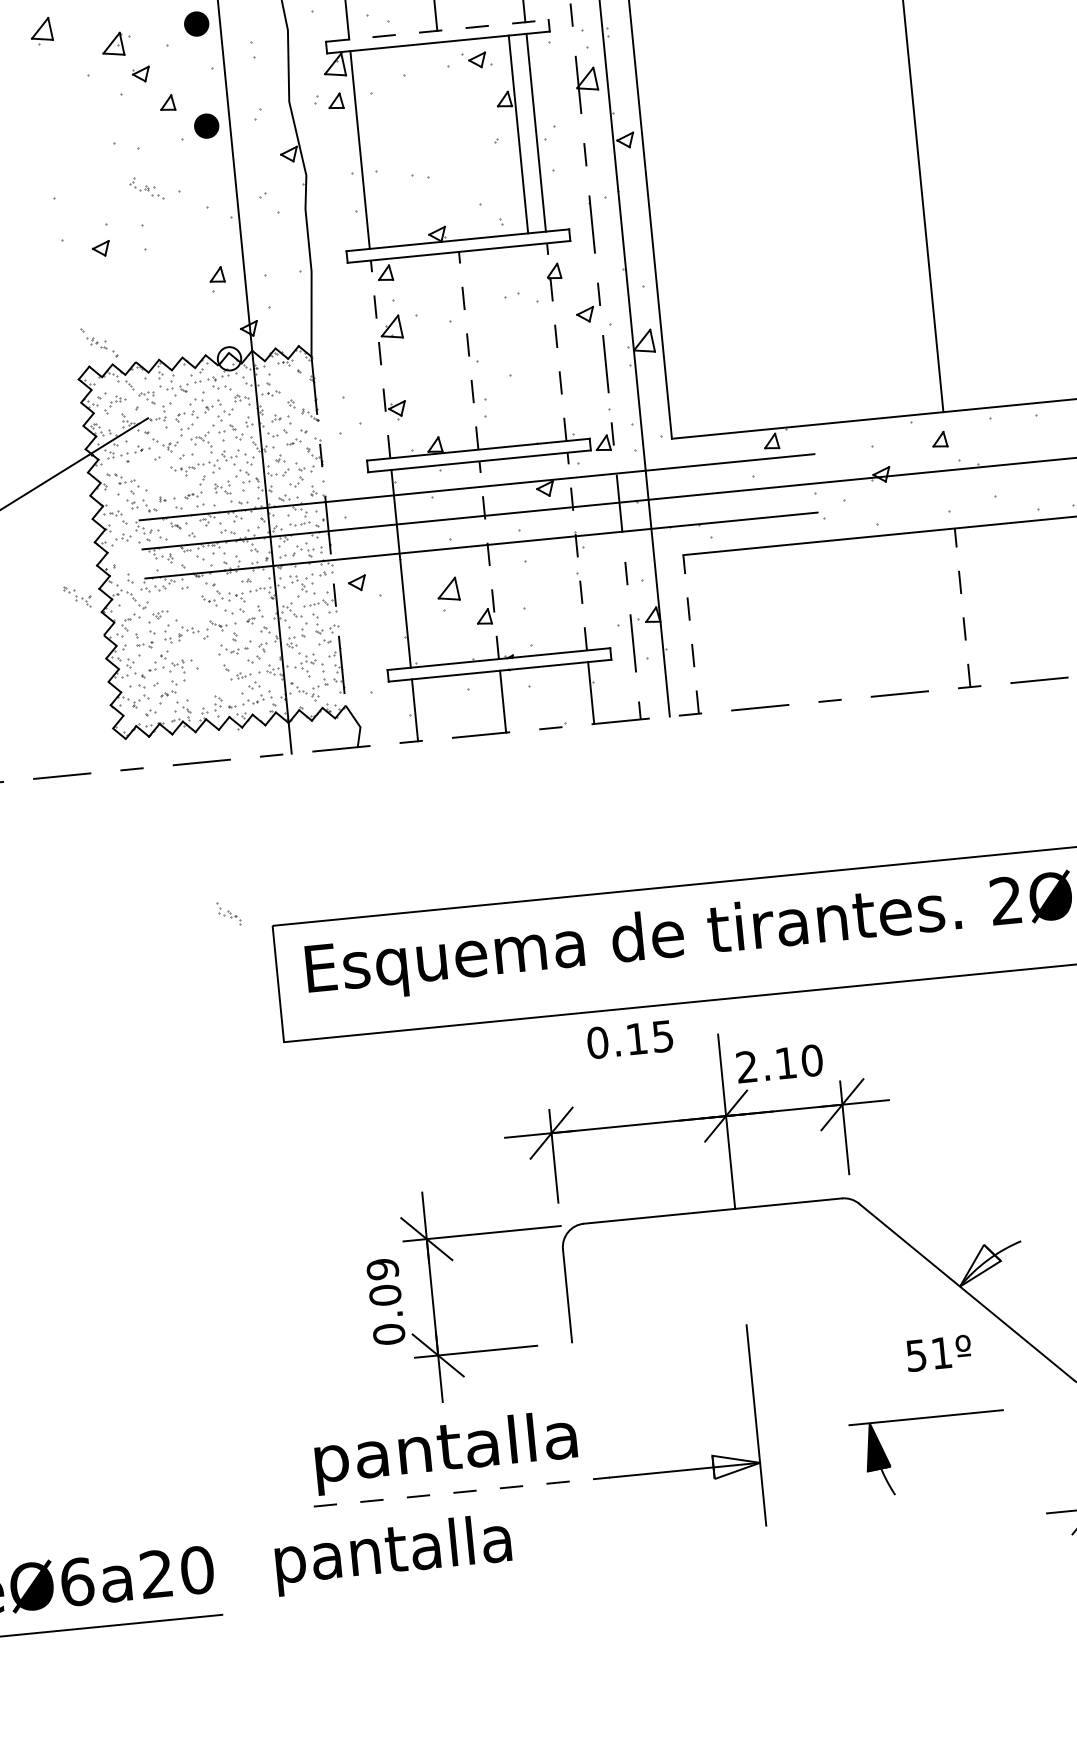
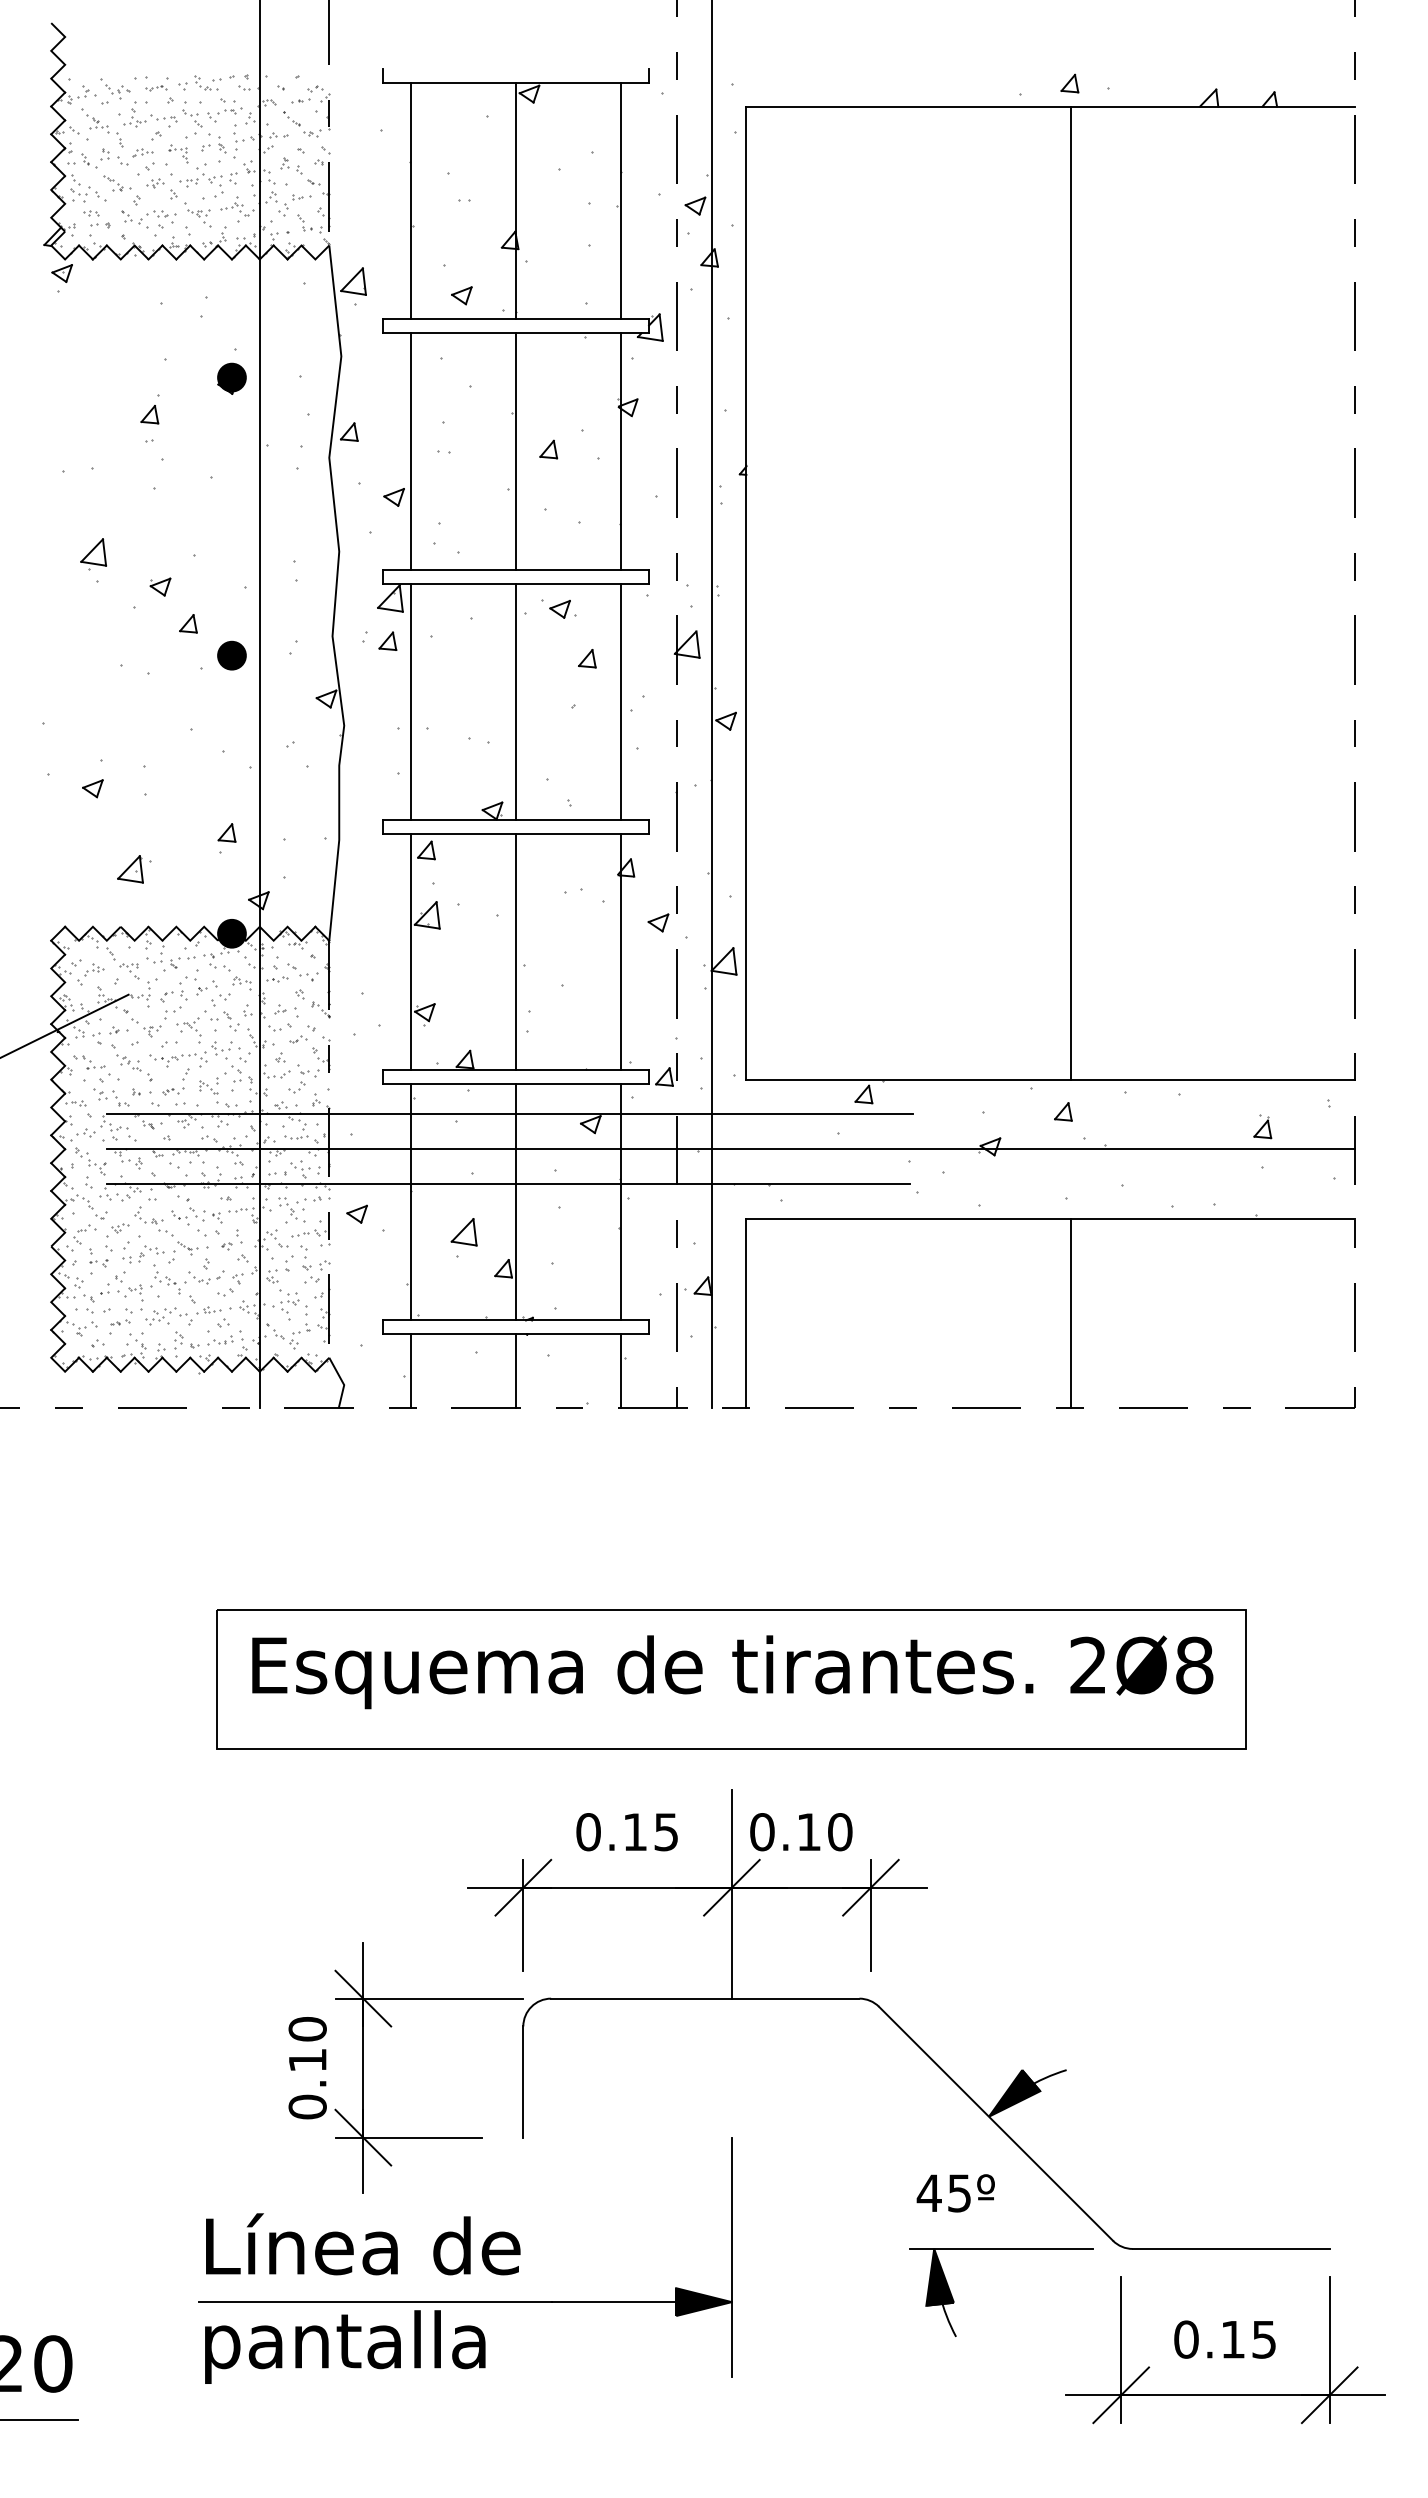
part: (196, 23) -> (231, 533), removed
line: (437, 30) -> (516, 569), dashed -> solid
part: (41, 31) -> (93, 554), moved
part: (116, 44) -> (134, 869), moved
line: (518, 134) -> (516, 701), moved
part: (146, 188) -> (153, 1221), moved
line: (556, 341) -> (621, 951), dashed -> solid
part: (99, 342) -> (131, 1062), moved
line: (469, 350) -> (516, 951), dashed -> solid
fill: (229, 358) -> (231, 933), added
line: (380, 359) -> (410, 951), dashed -> solid
part: (291, 385) -> (302, 972), added
line: (577, 550) -> (621, 1201), dashed -> solid
line: (489, 559) -> (516, 1201), dashed -> solid
part: (77, 596) -> (90, 1161), moved
line: (962, 607) -> (1070, 1313), dashed -> solid
line: (691, 634) -> (746, 1313), dashed -> solid
part: (207, 684) -> (168, 1316), added
part: (228, 913) -> (166, 1279), moved
text: (629, 1040) -> (626, 1832), moved
text: (747, 1067) -> (762, 1832), 2.10 -> 0.10
fill: (979, 1265) -> (1014, 2093), added
text: (383, 1282) -> (307, 2044), 0.09 -> 0.10
text: (928, 1354) -> (943, 2193), 51º -> 45º
part: (926, 1418) -> (1001, 2249), moved
text: (446, 1450) -> (362, 2251), pantalla -> Línea de
fill: (736, 1465) -> (703, 2302), added
line: (461, 1492) -> (375, 2302), dashed -> solid
text: (393, 1554) -> (345, 2346), moved

